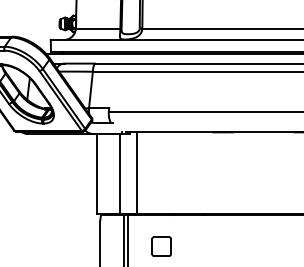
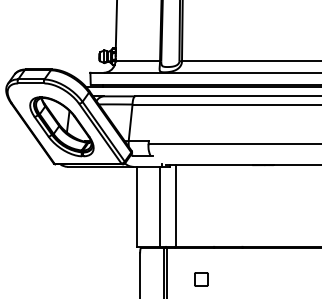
part: (161, 246) -> (201, 279), size x0.7

